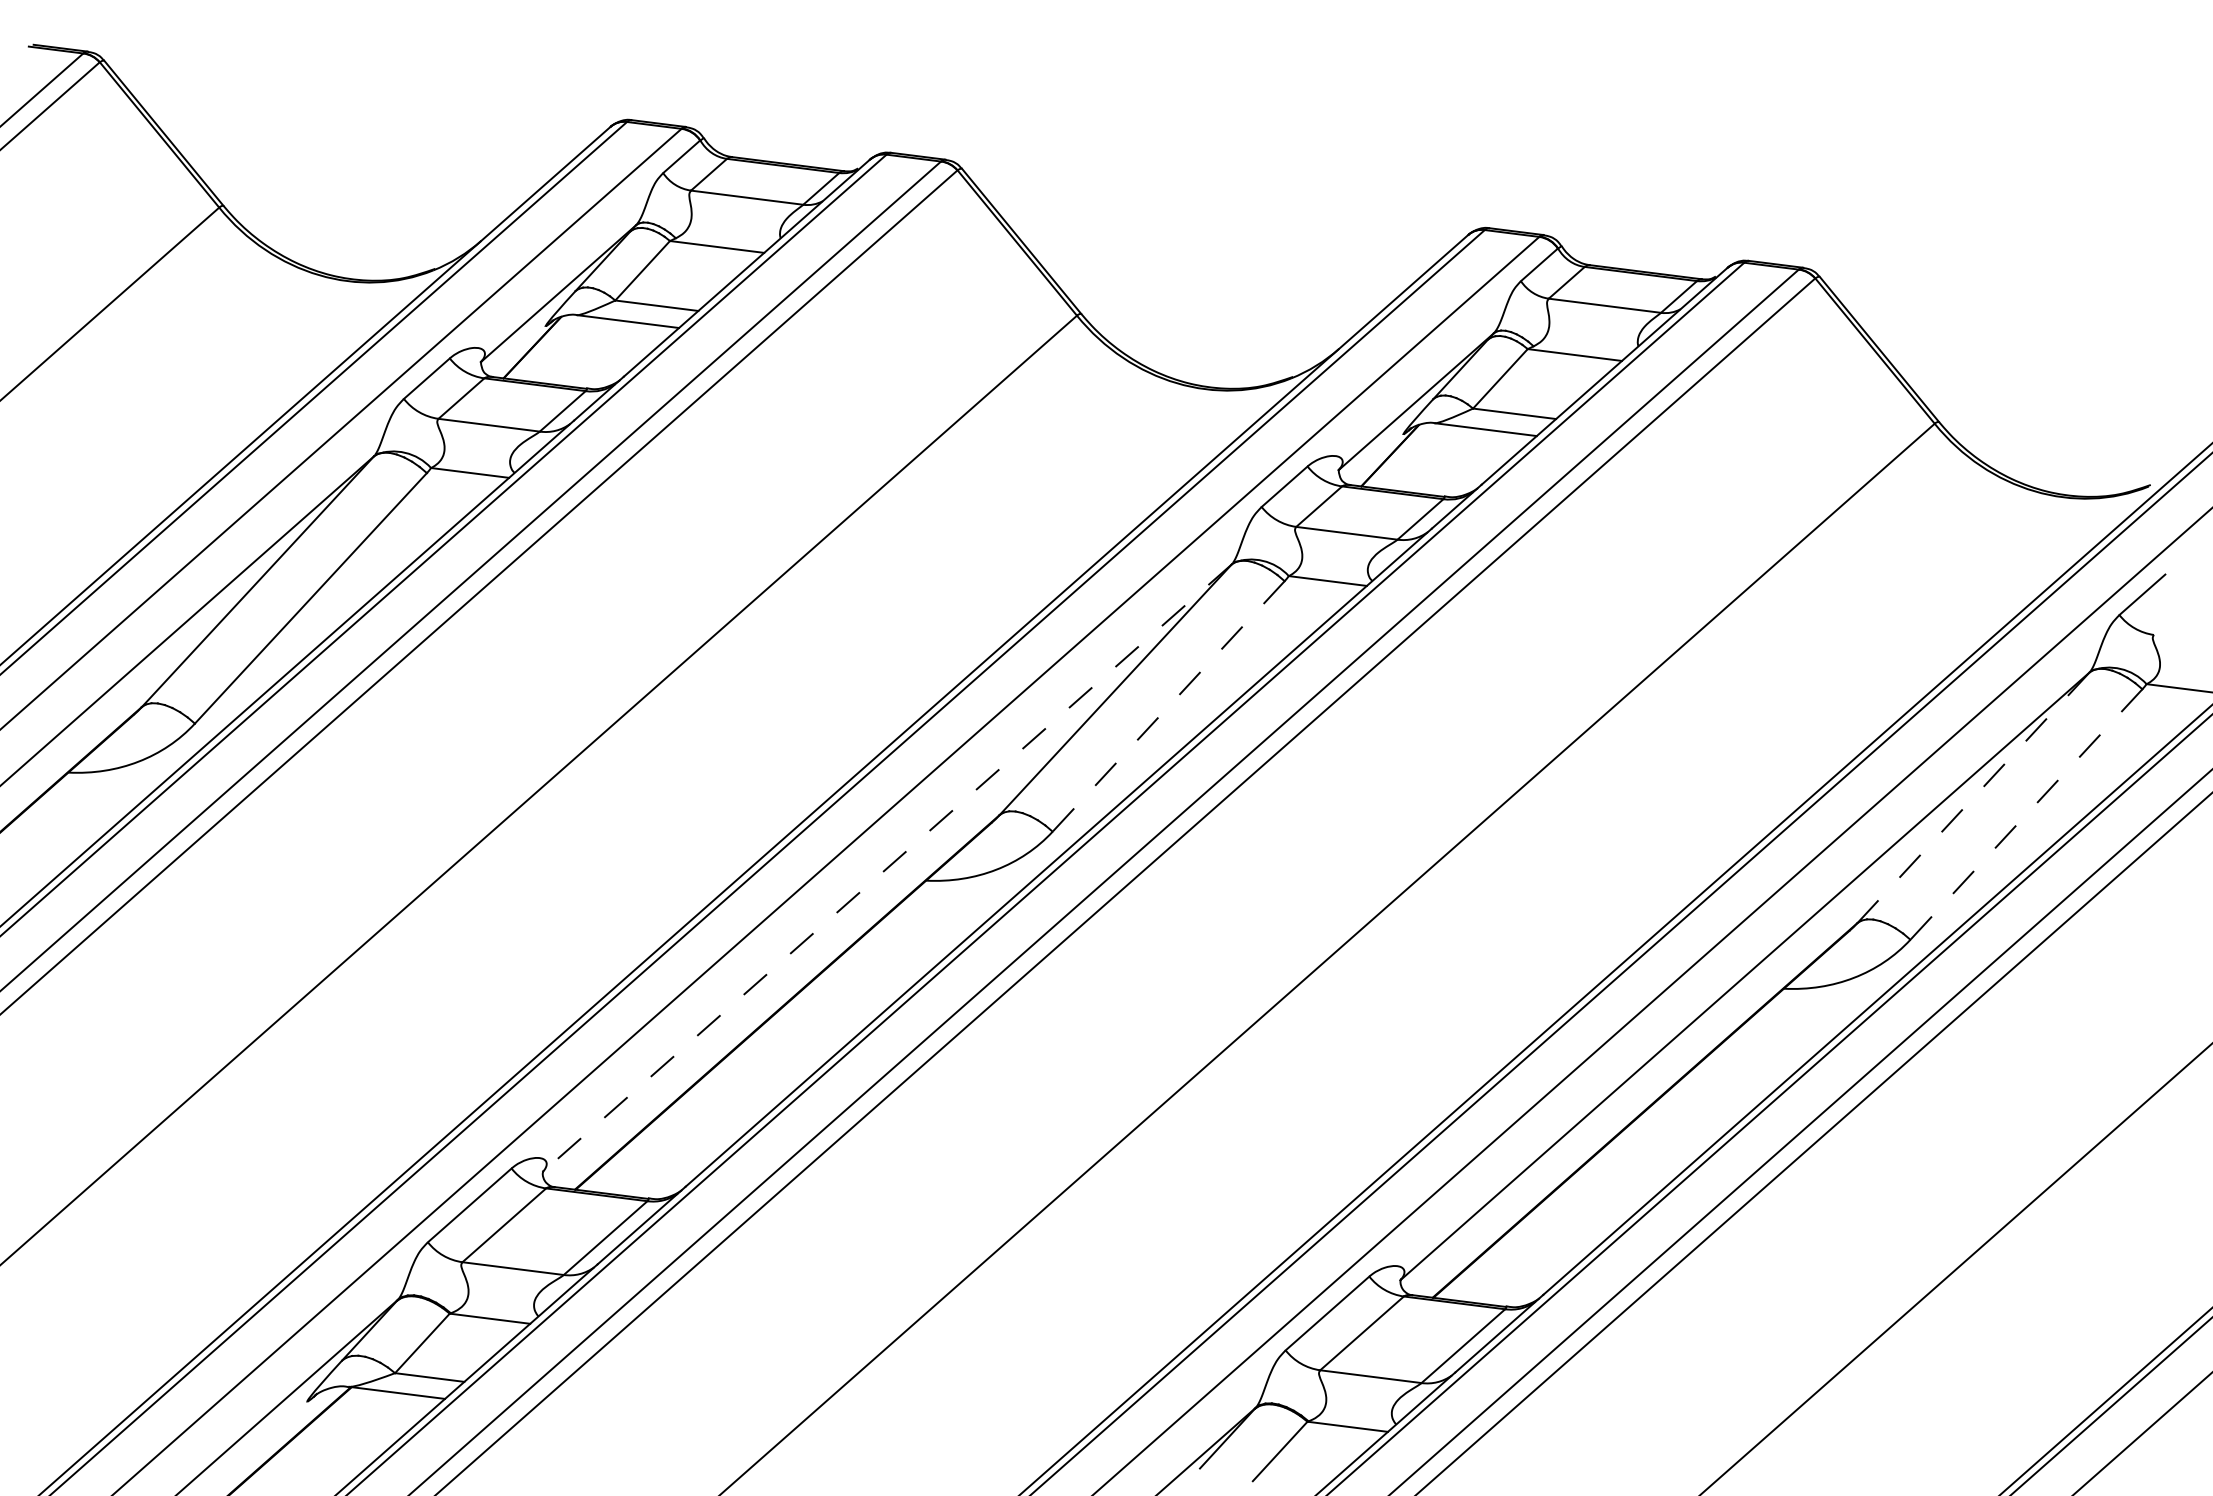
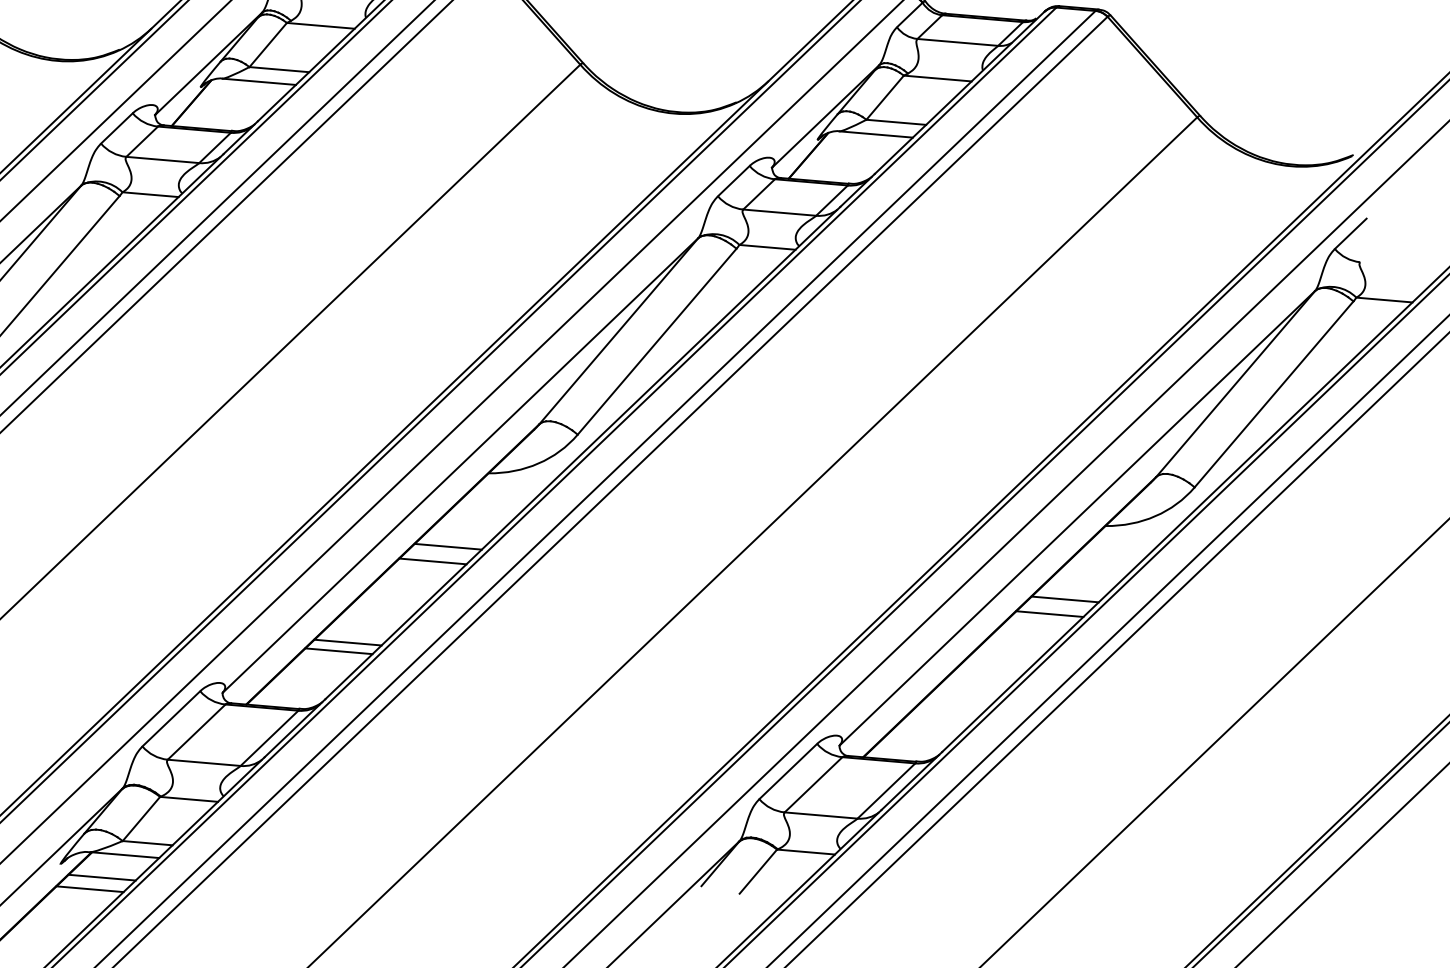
line: (1168, 706) -> (657, 341), dashed -> solid
line: (1973, 797) -> (1235, 383), dashed -> solid
line: (2026, 814) -> (1274, 394), dashed -> solid
line: (886, 868) -> (459, 465), dashed -> solid
line: (865, 980) -> (448, 546), added
line: (843, 1000) -> (432, 561), added
line: (1723, 1088) -> (1065, 599), added
line: (720, 1108) -> (347, 642), added
line: (1700, 1108) -> (1049, 614), added
line: (707, 1120) -> (339, 651), added
line: (363, 1422) -> (101, 877), added
line: (346, 1438) -> (89, 889), added

